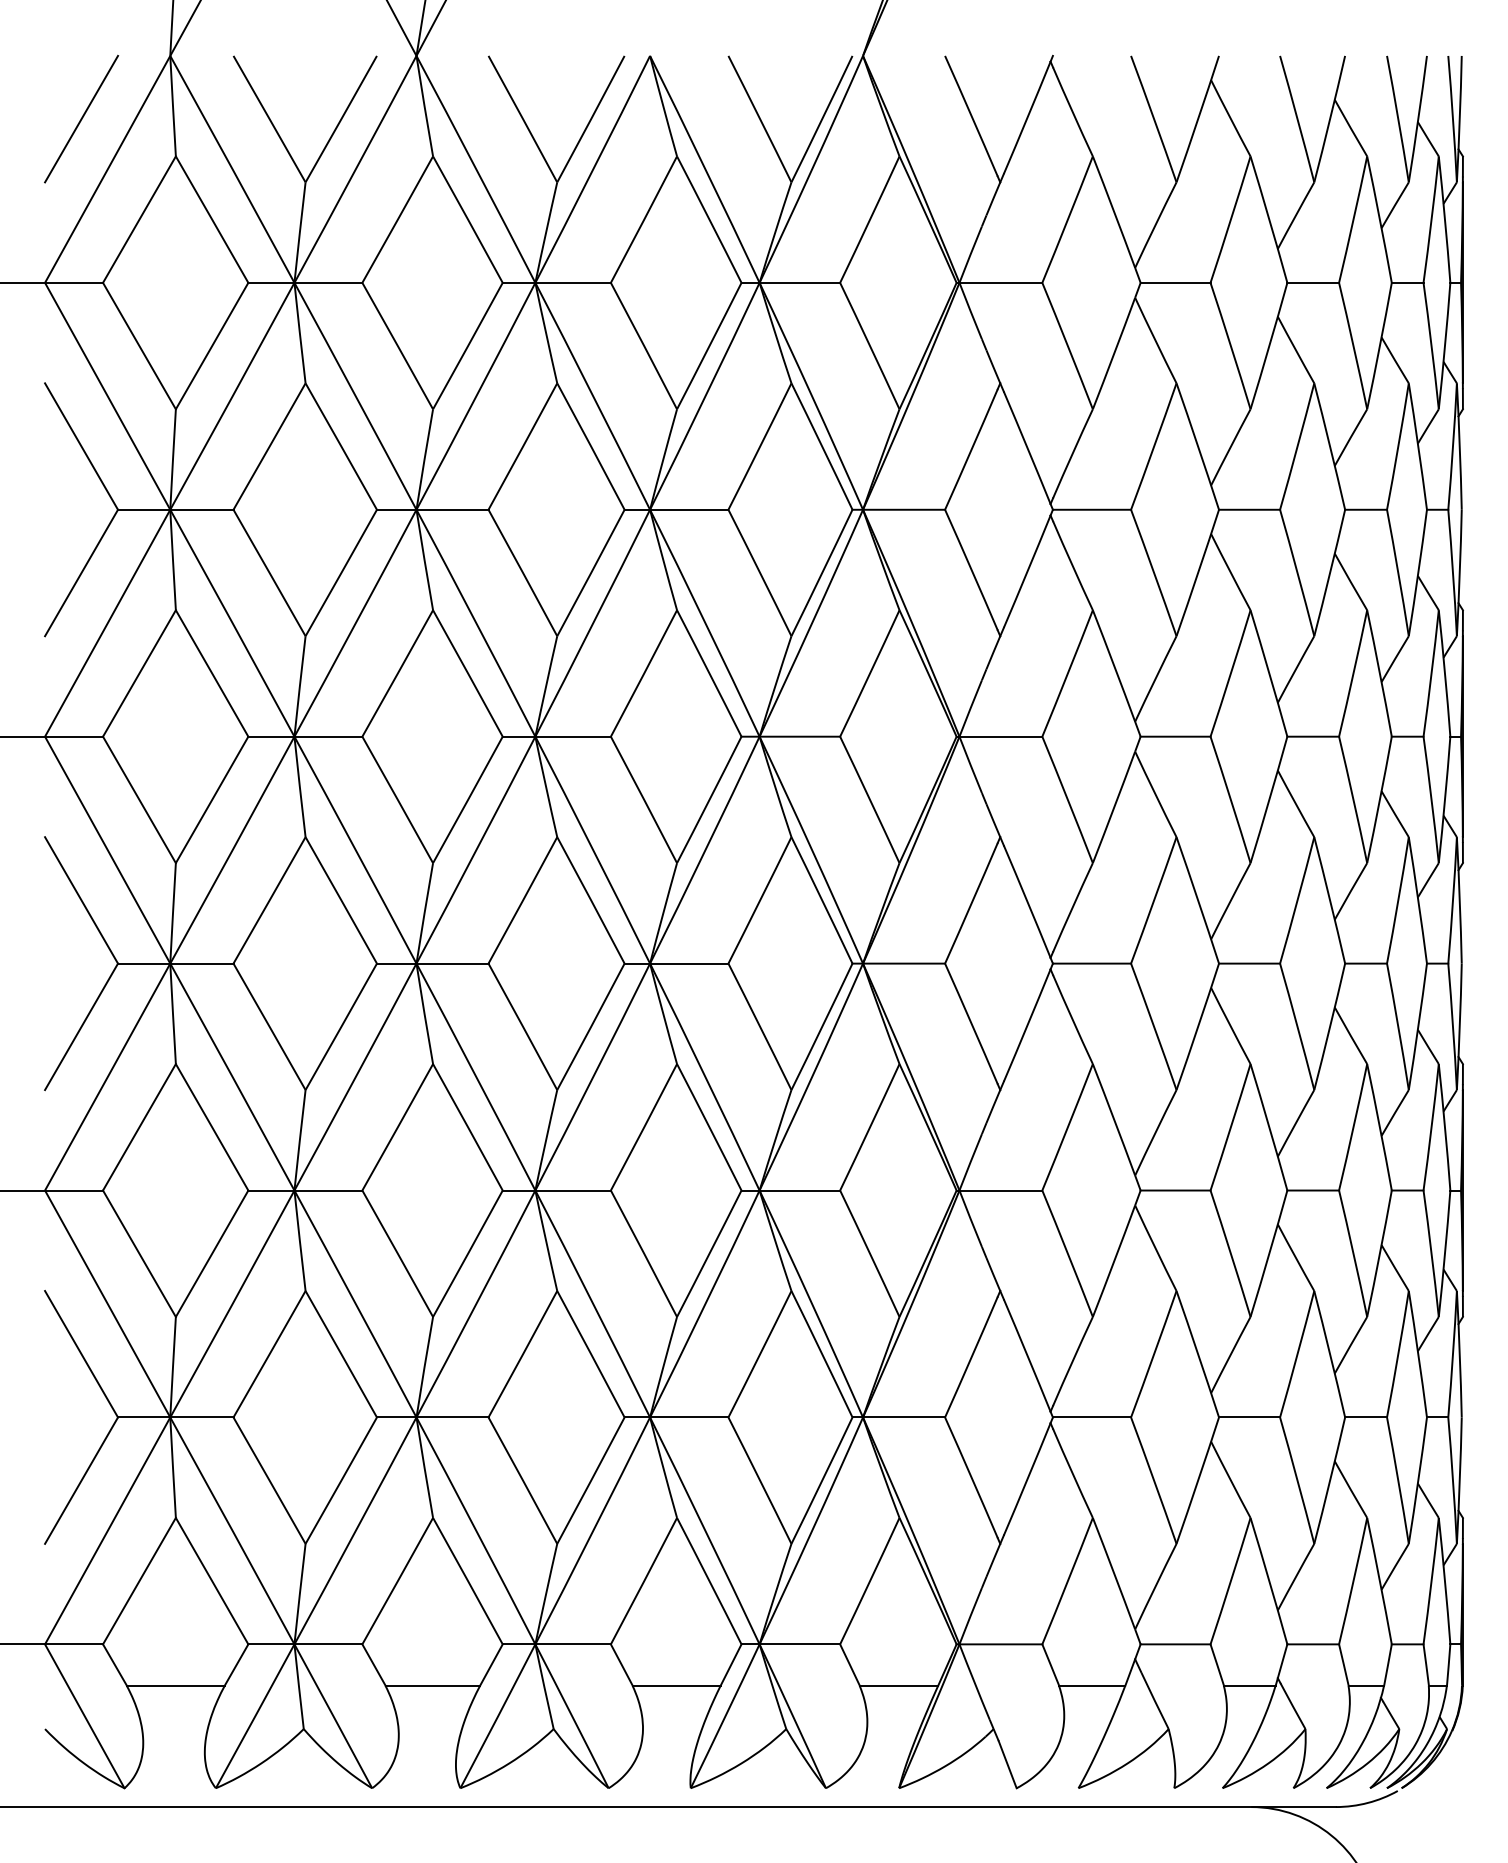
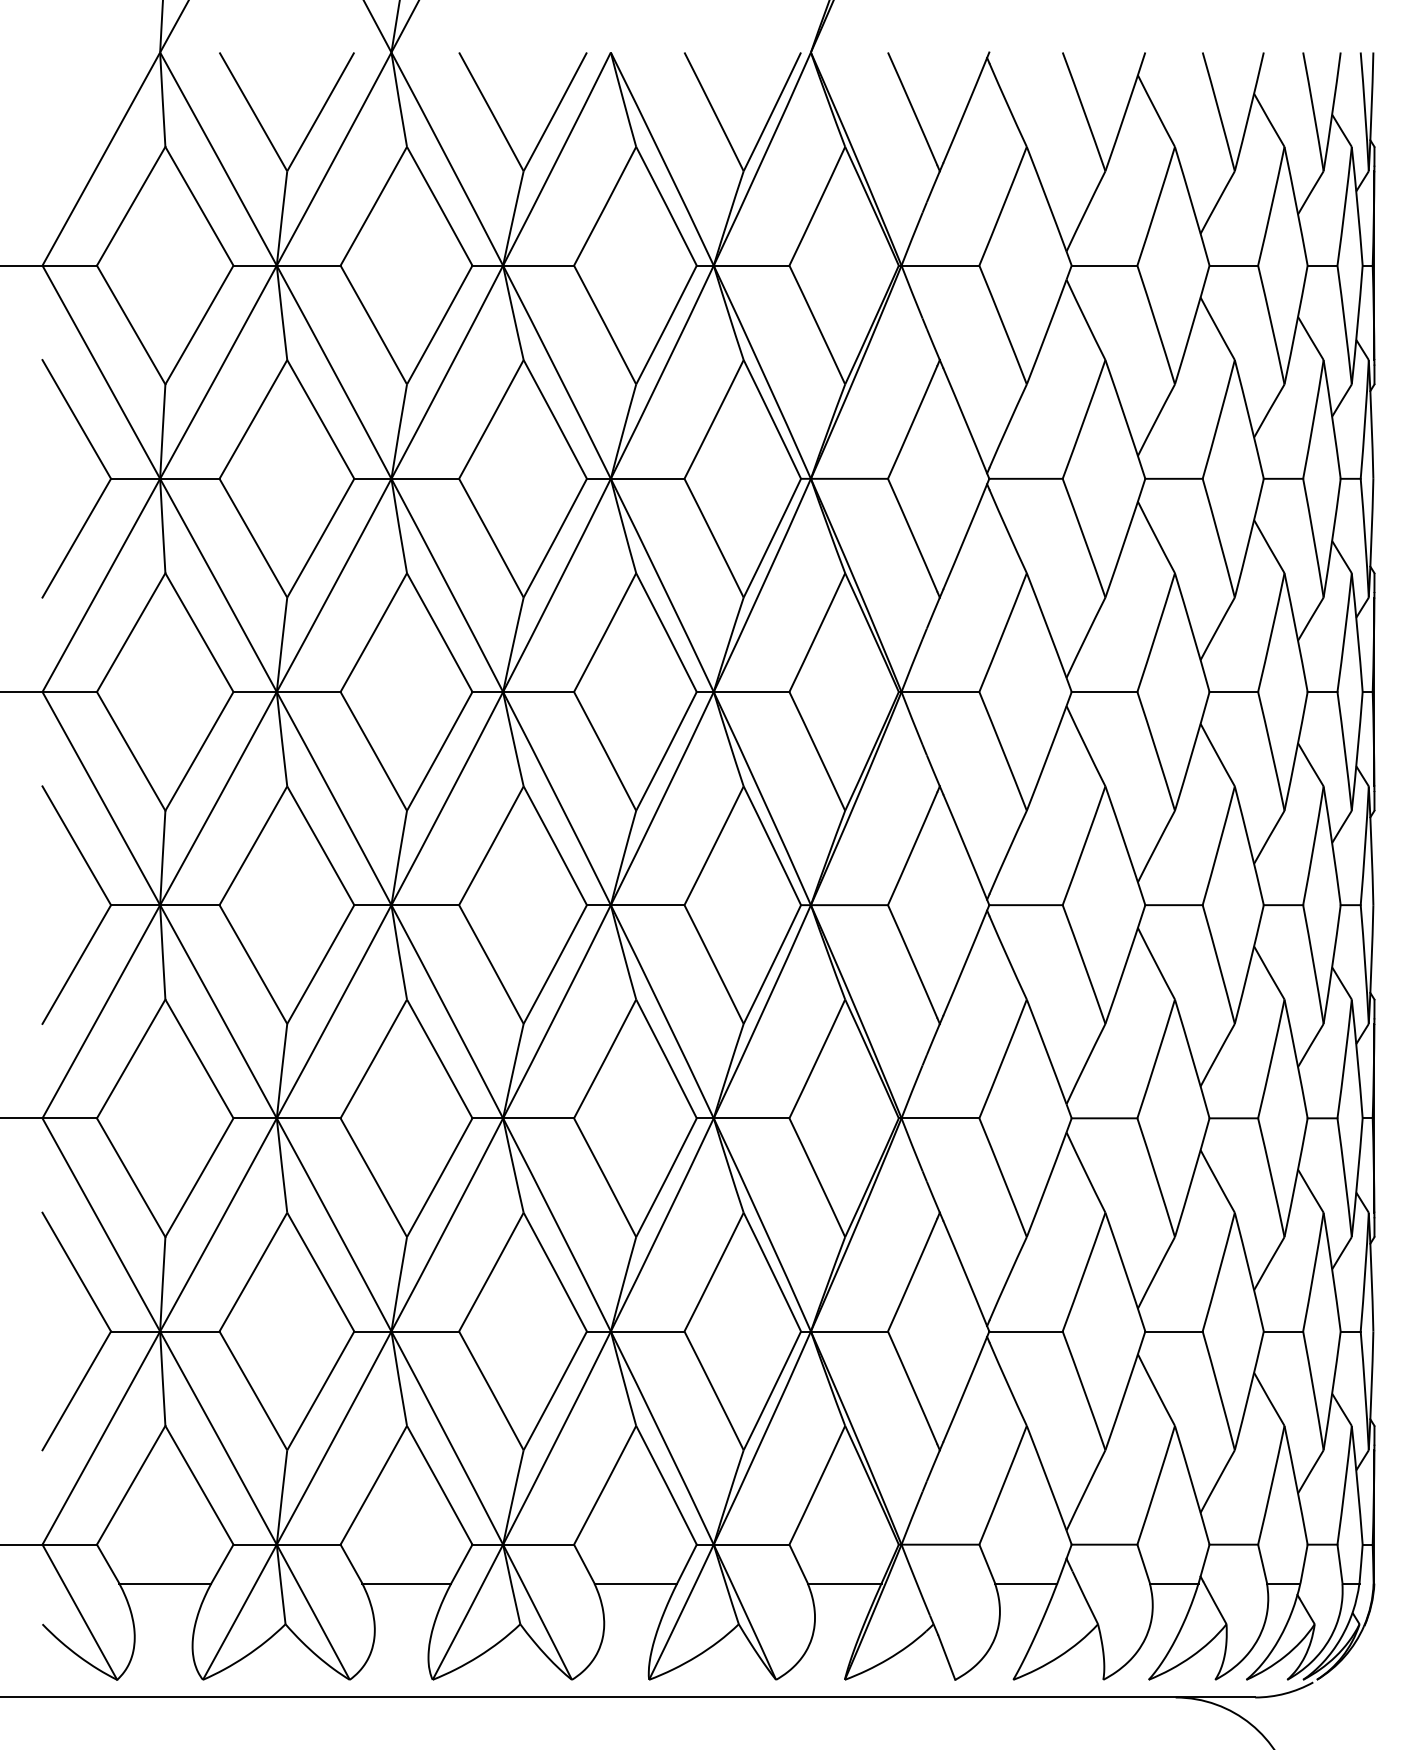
line: (81, 118) -> (76, 111), removed

